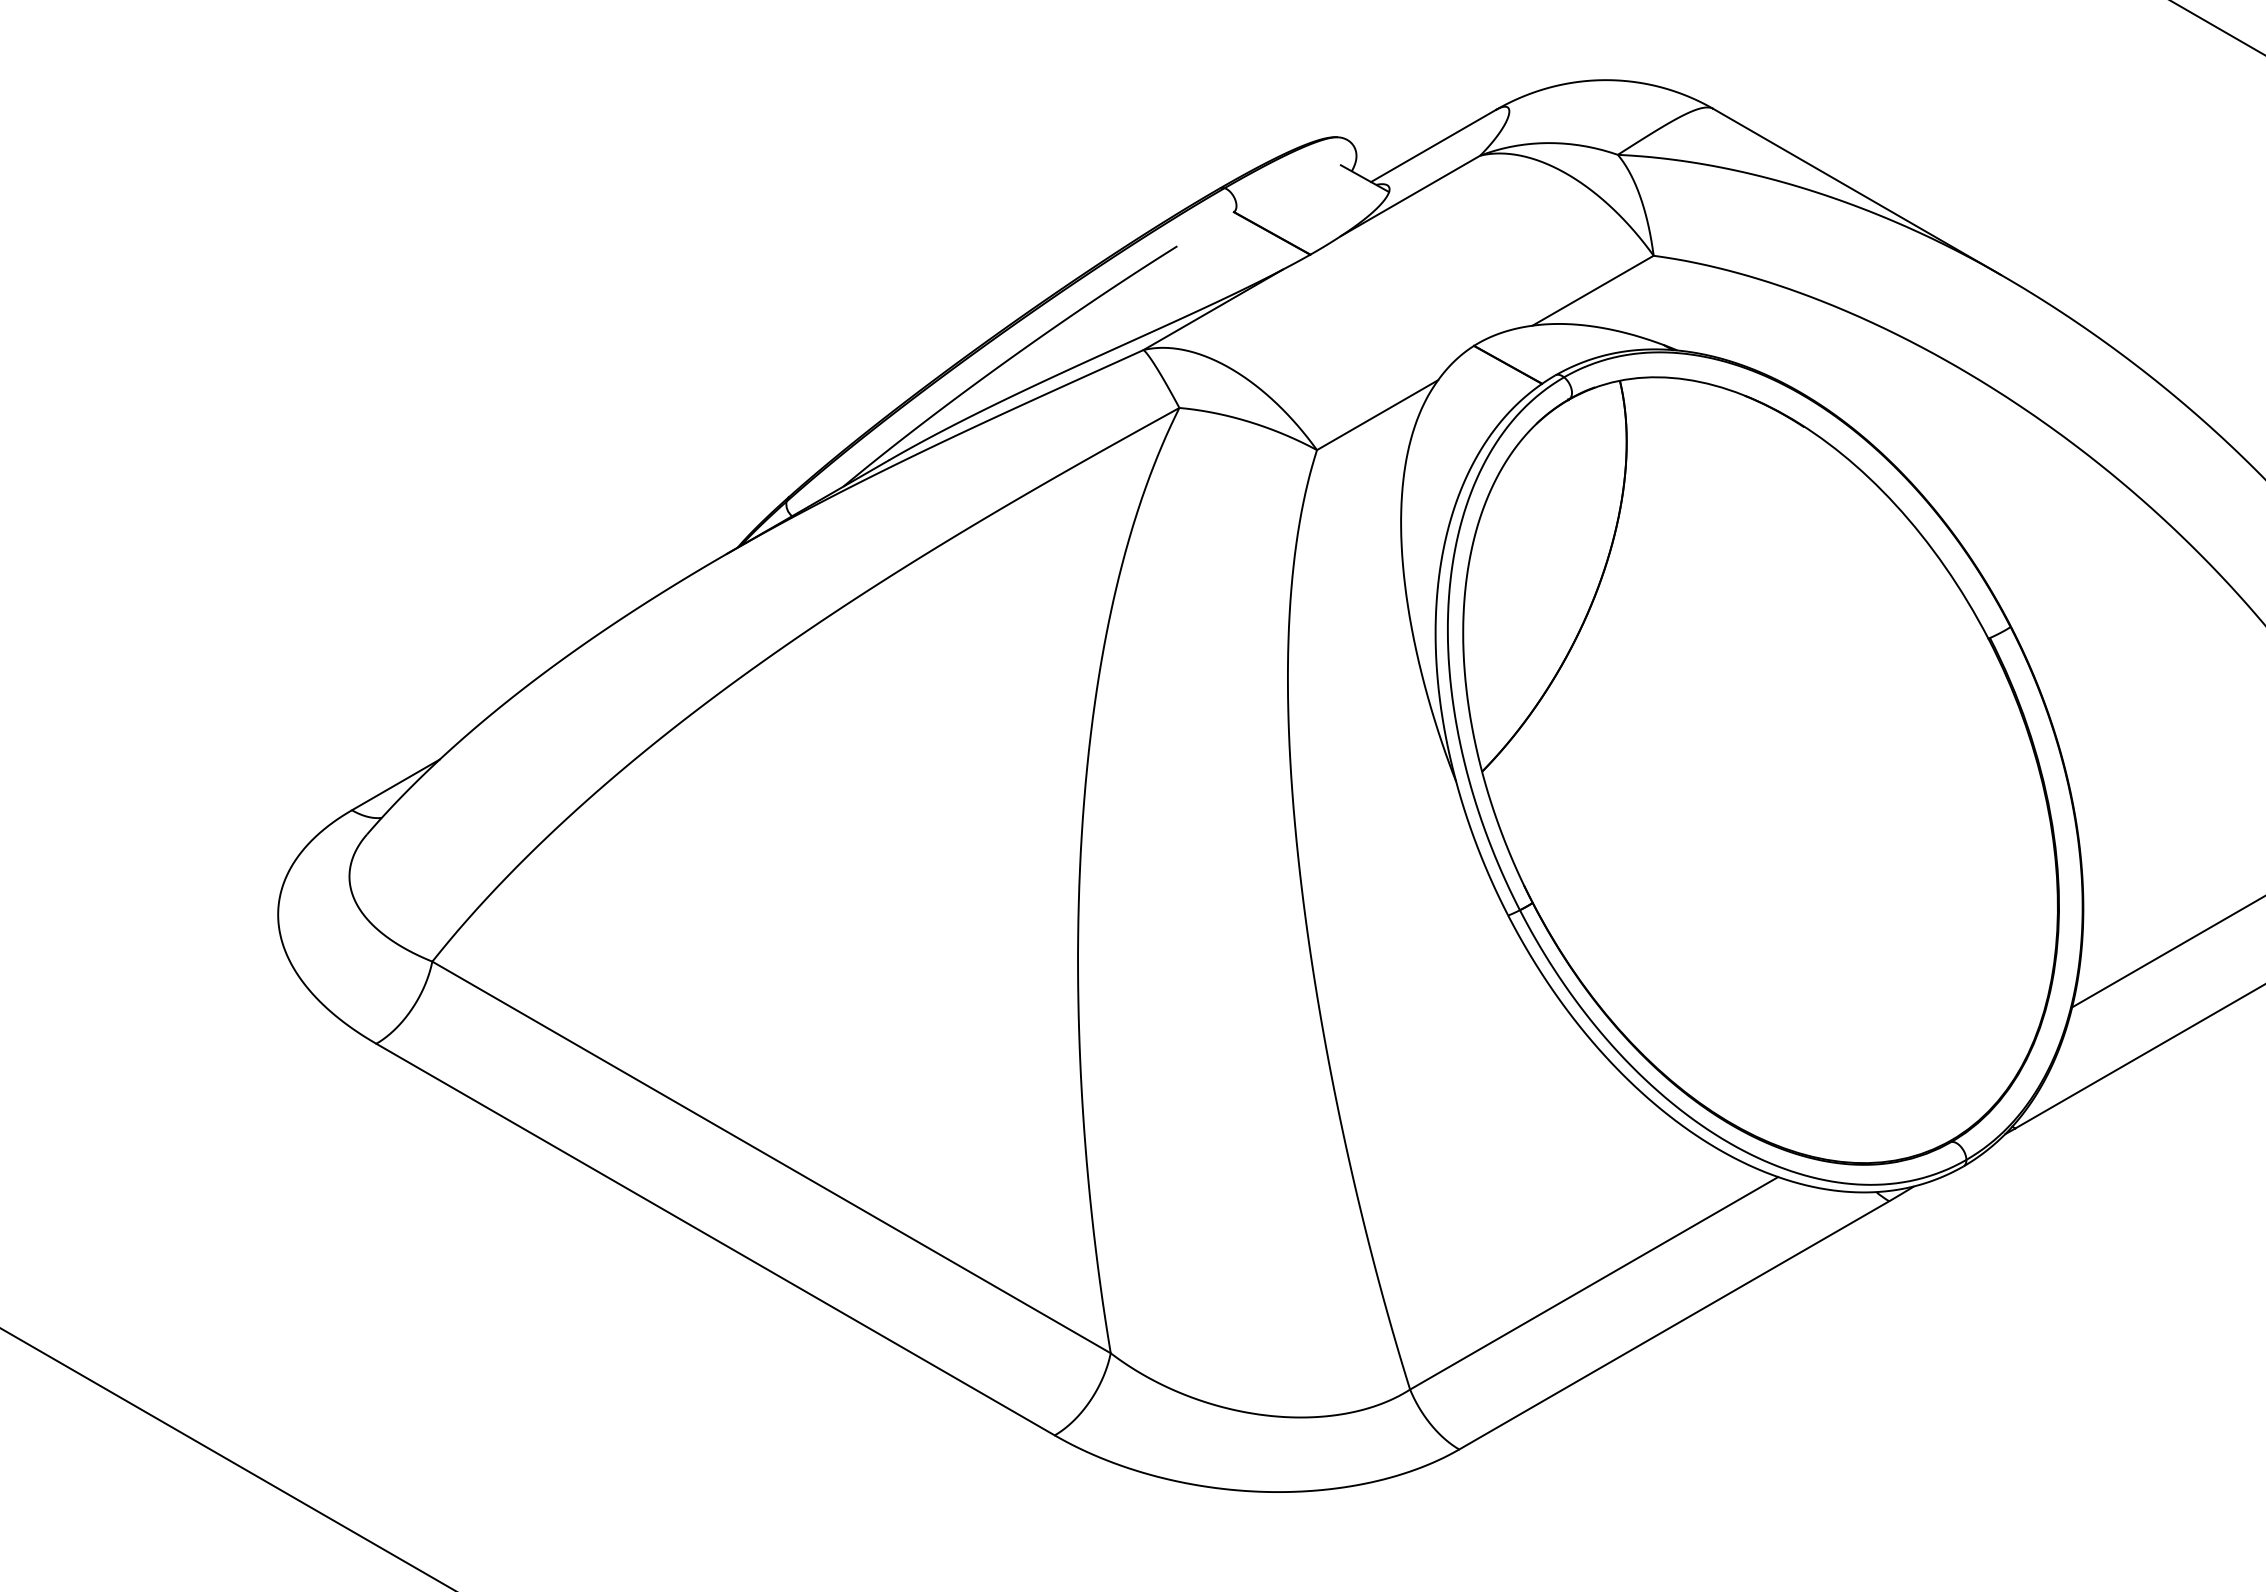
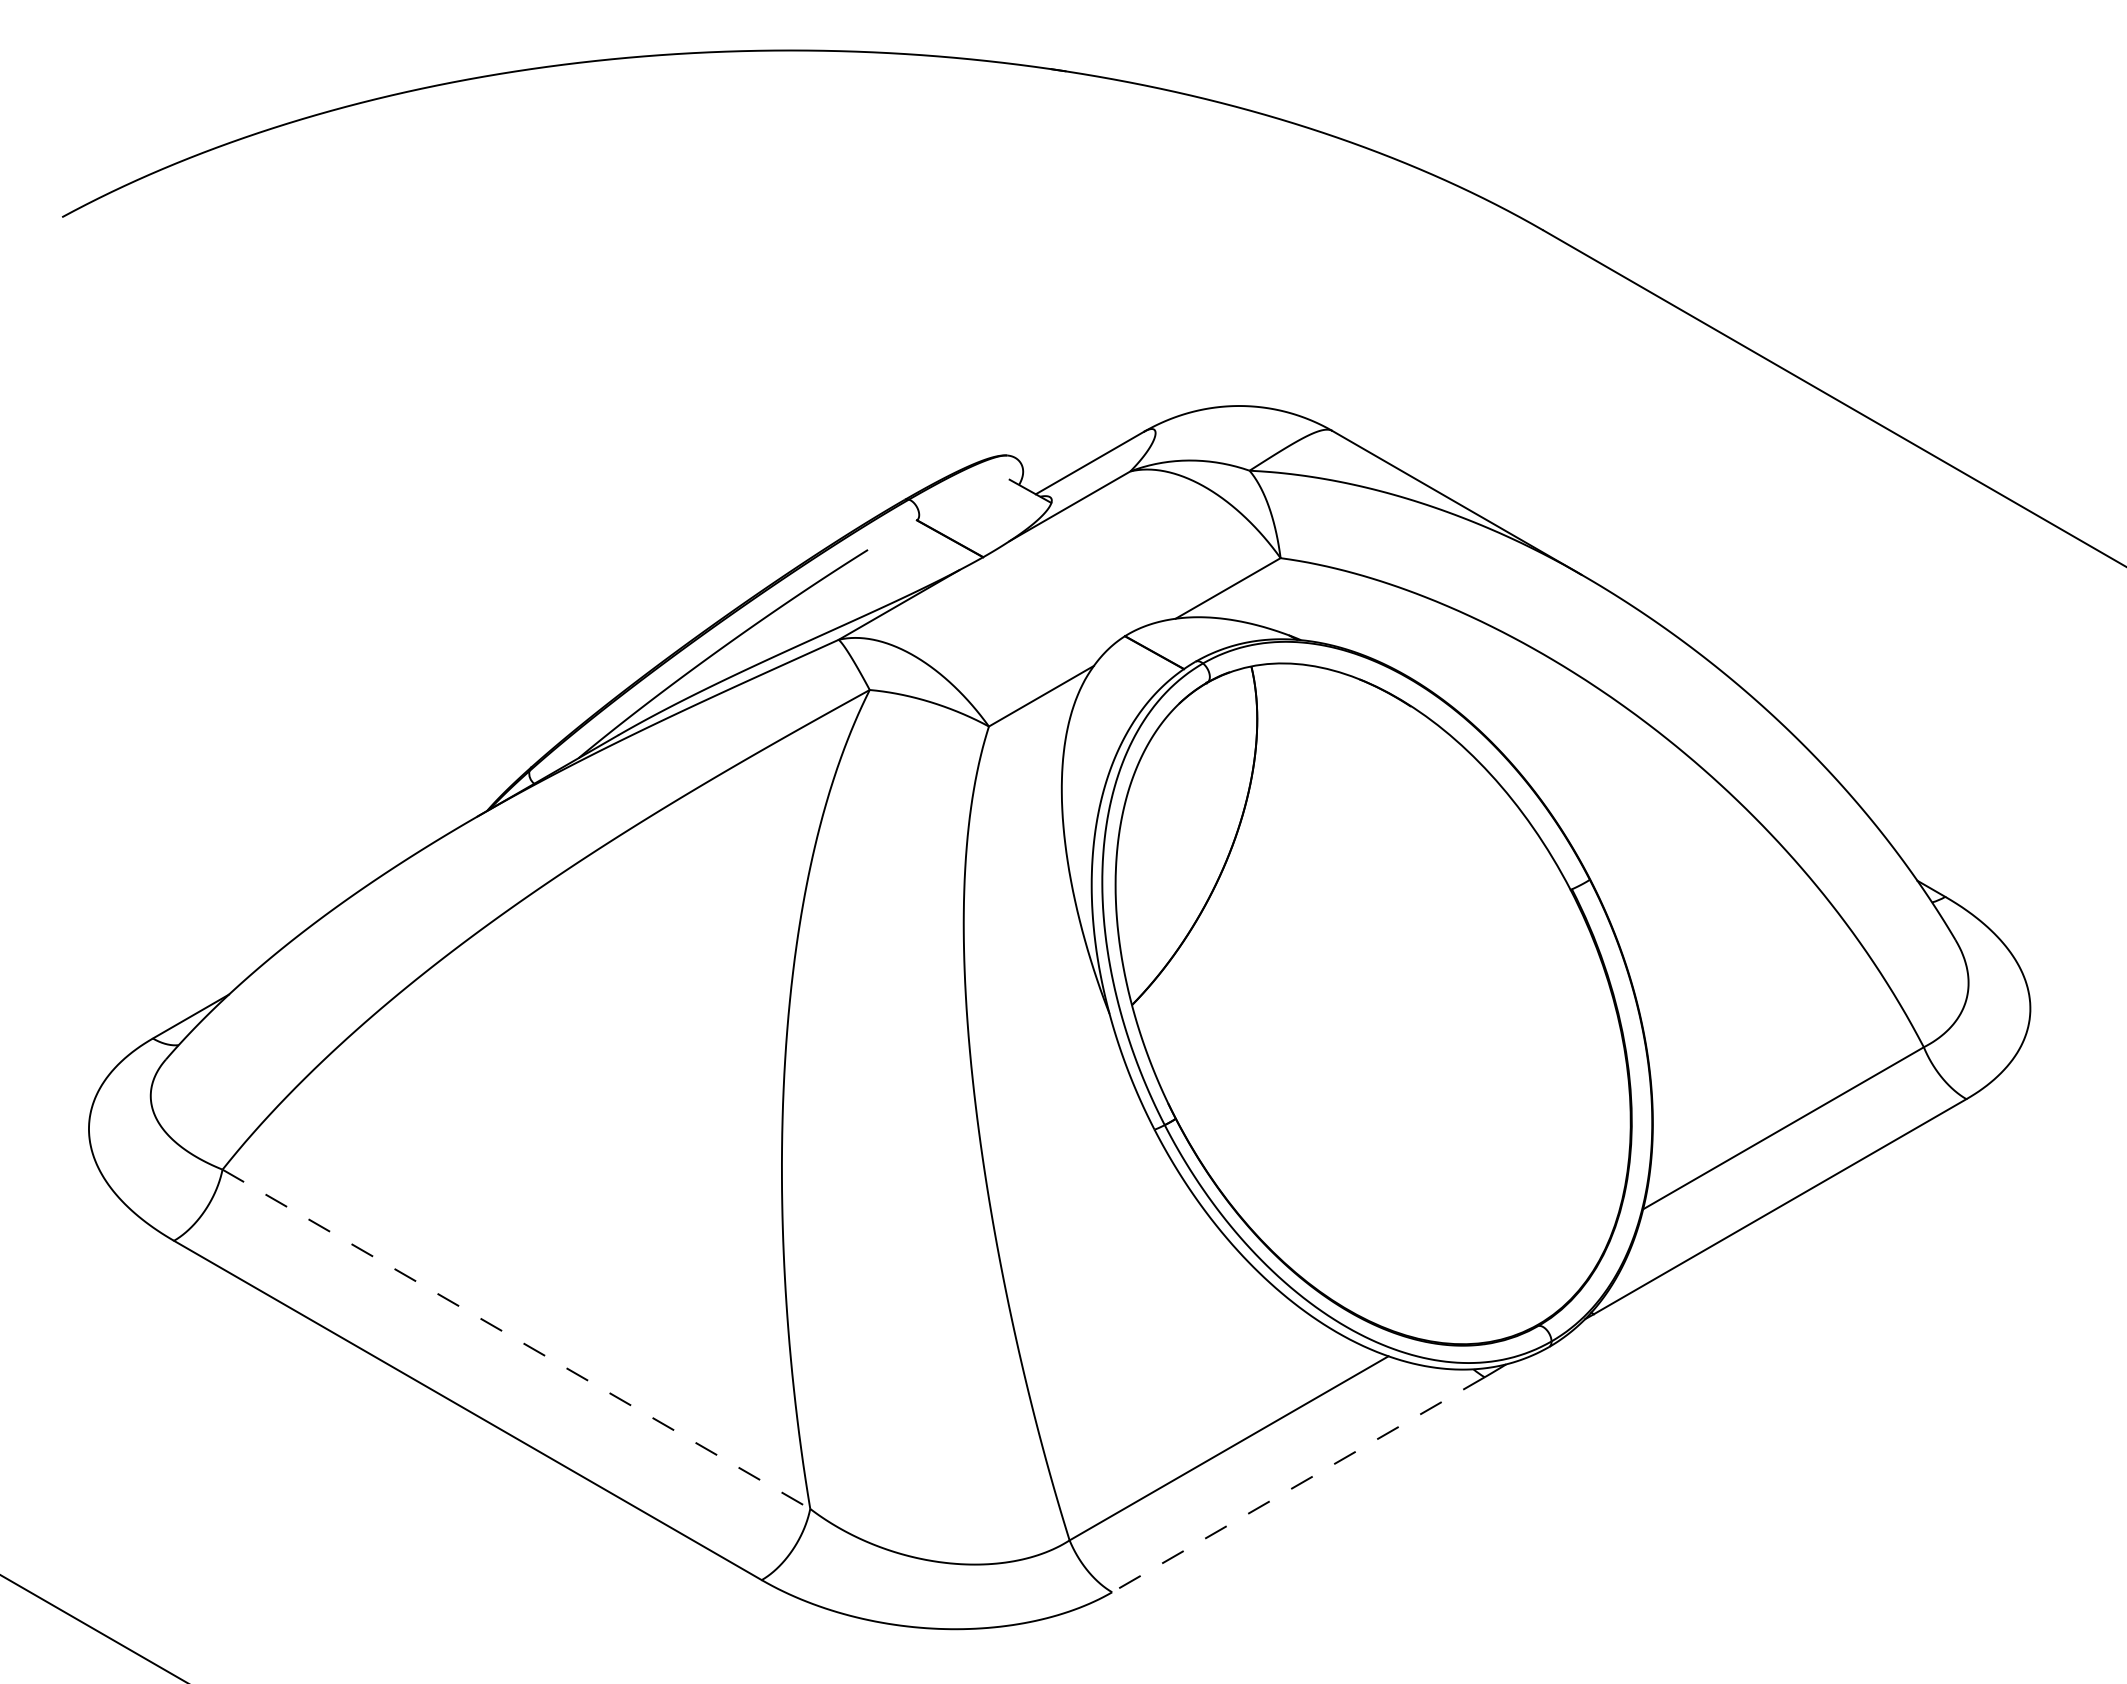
line: (771, 1157) -> (516, 1339), solid -> dashed
line: (1674, 1326) -> (1298, 1485), solid -> dashed

